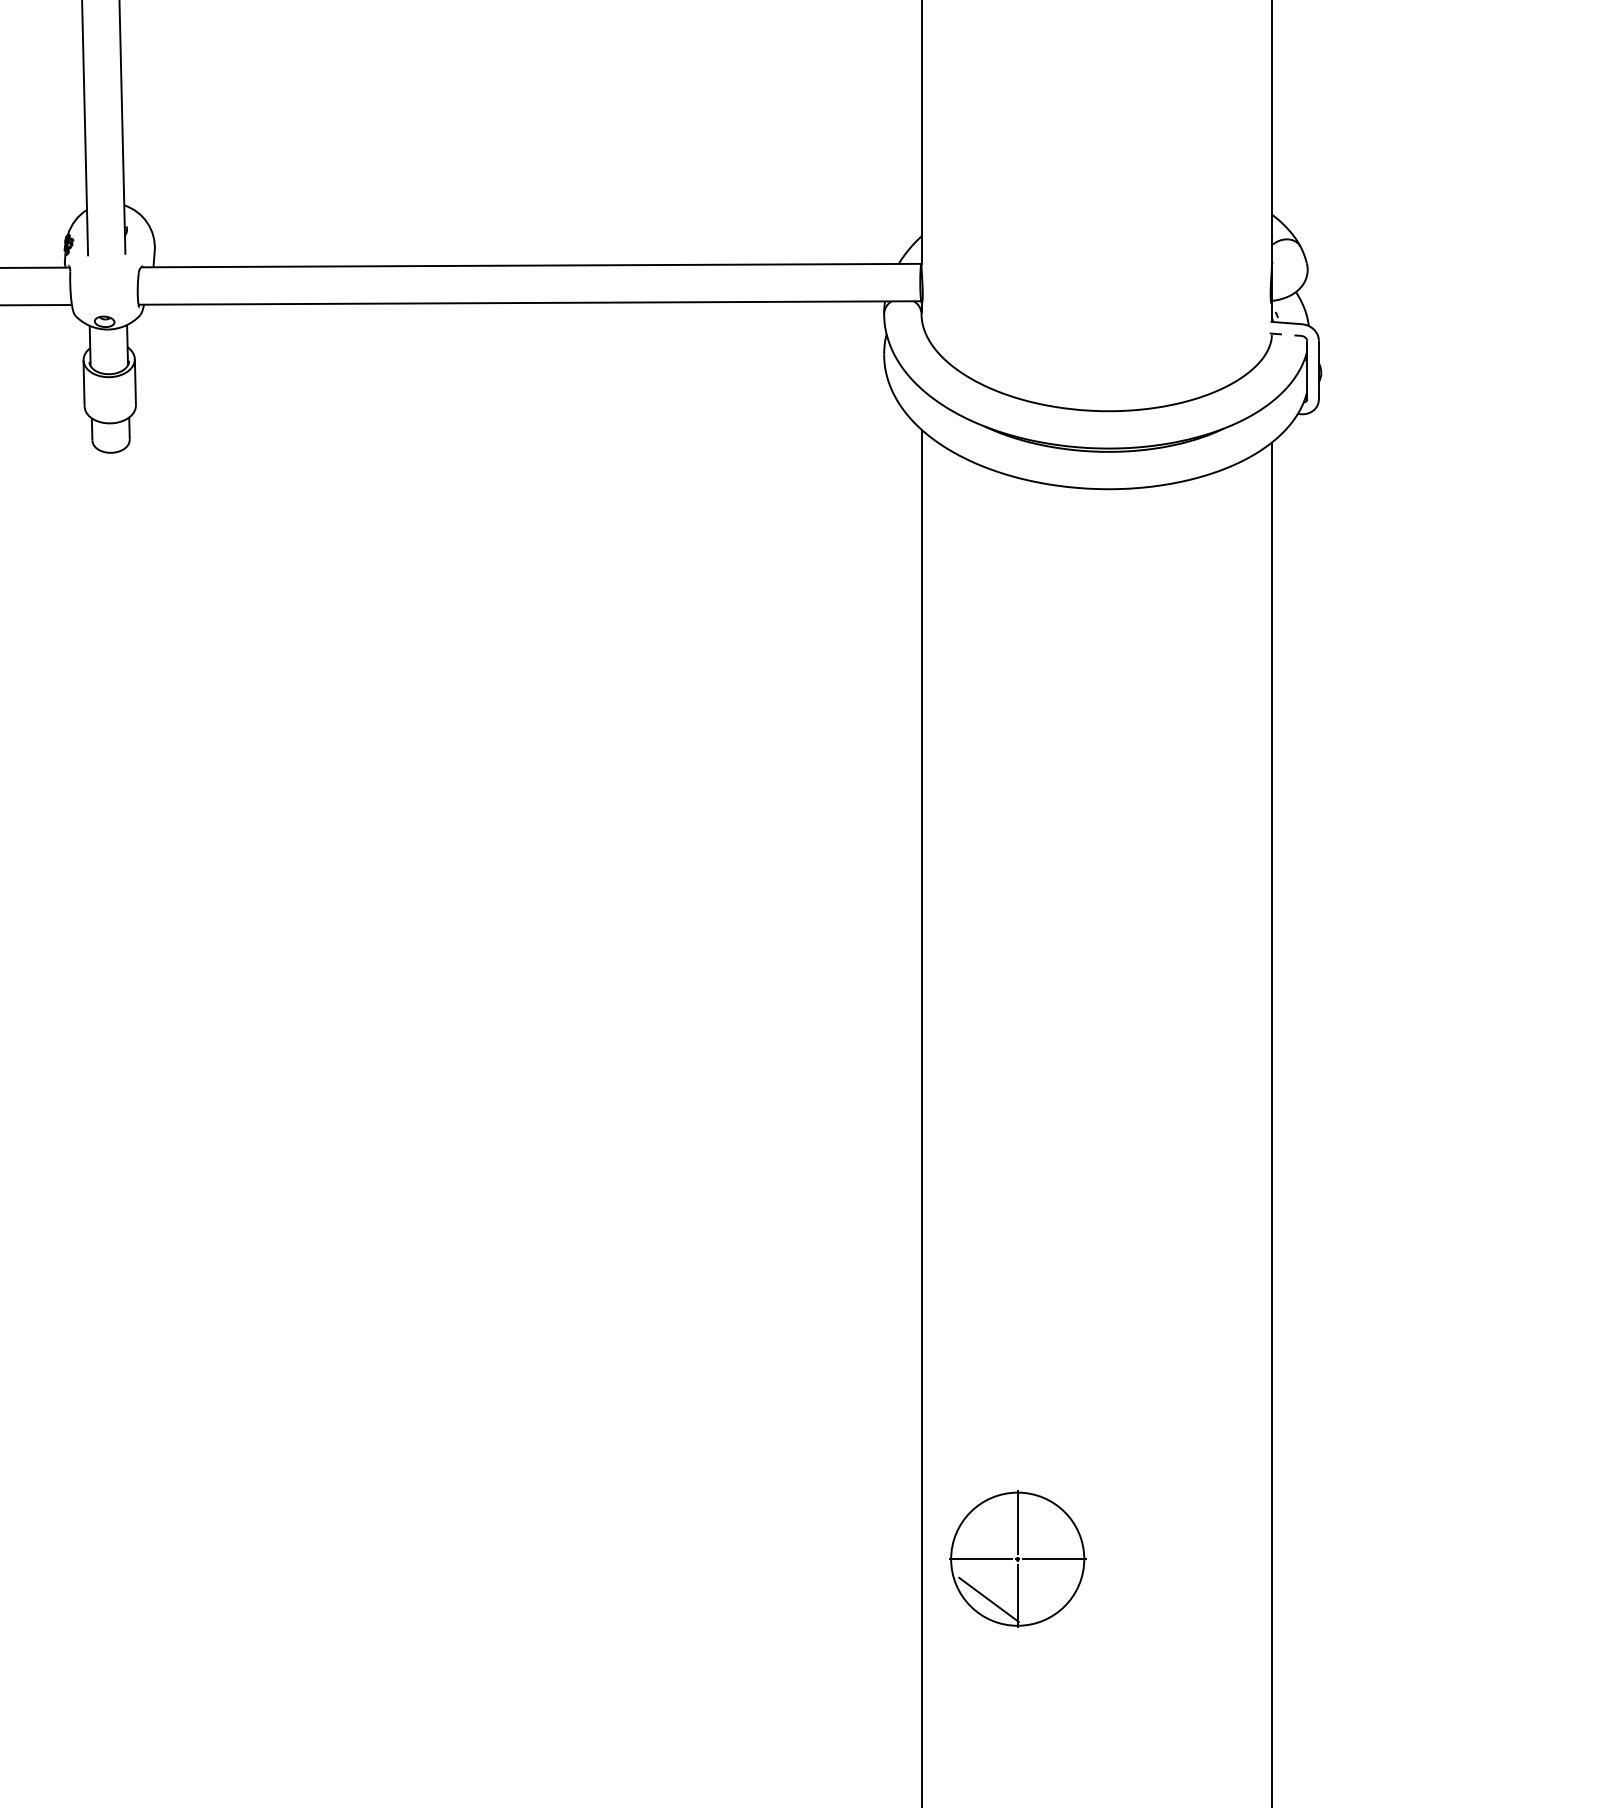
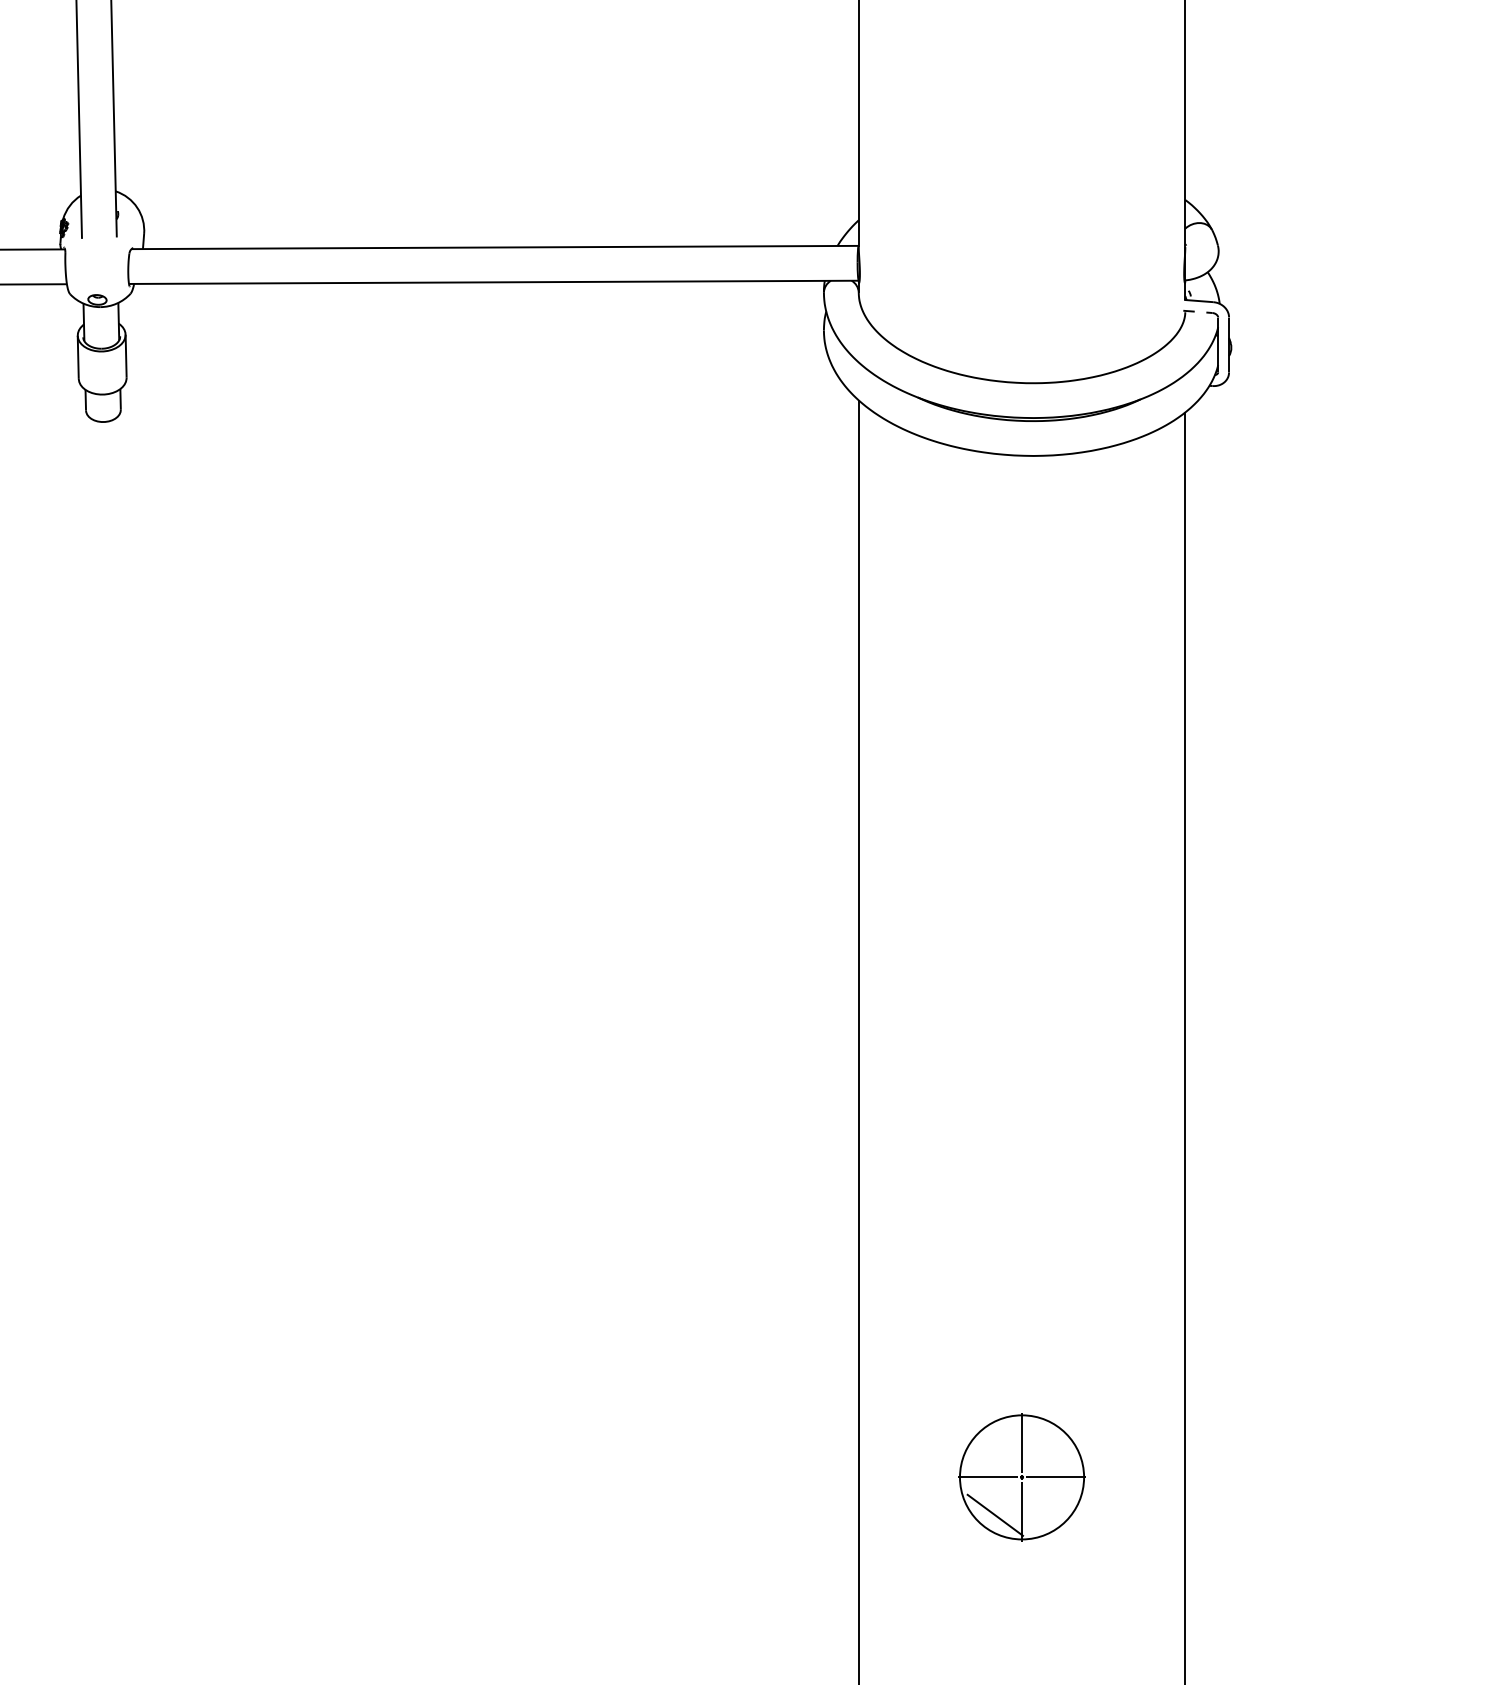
part: (1017, 1558) -> (1021, 1476), moved

